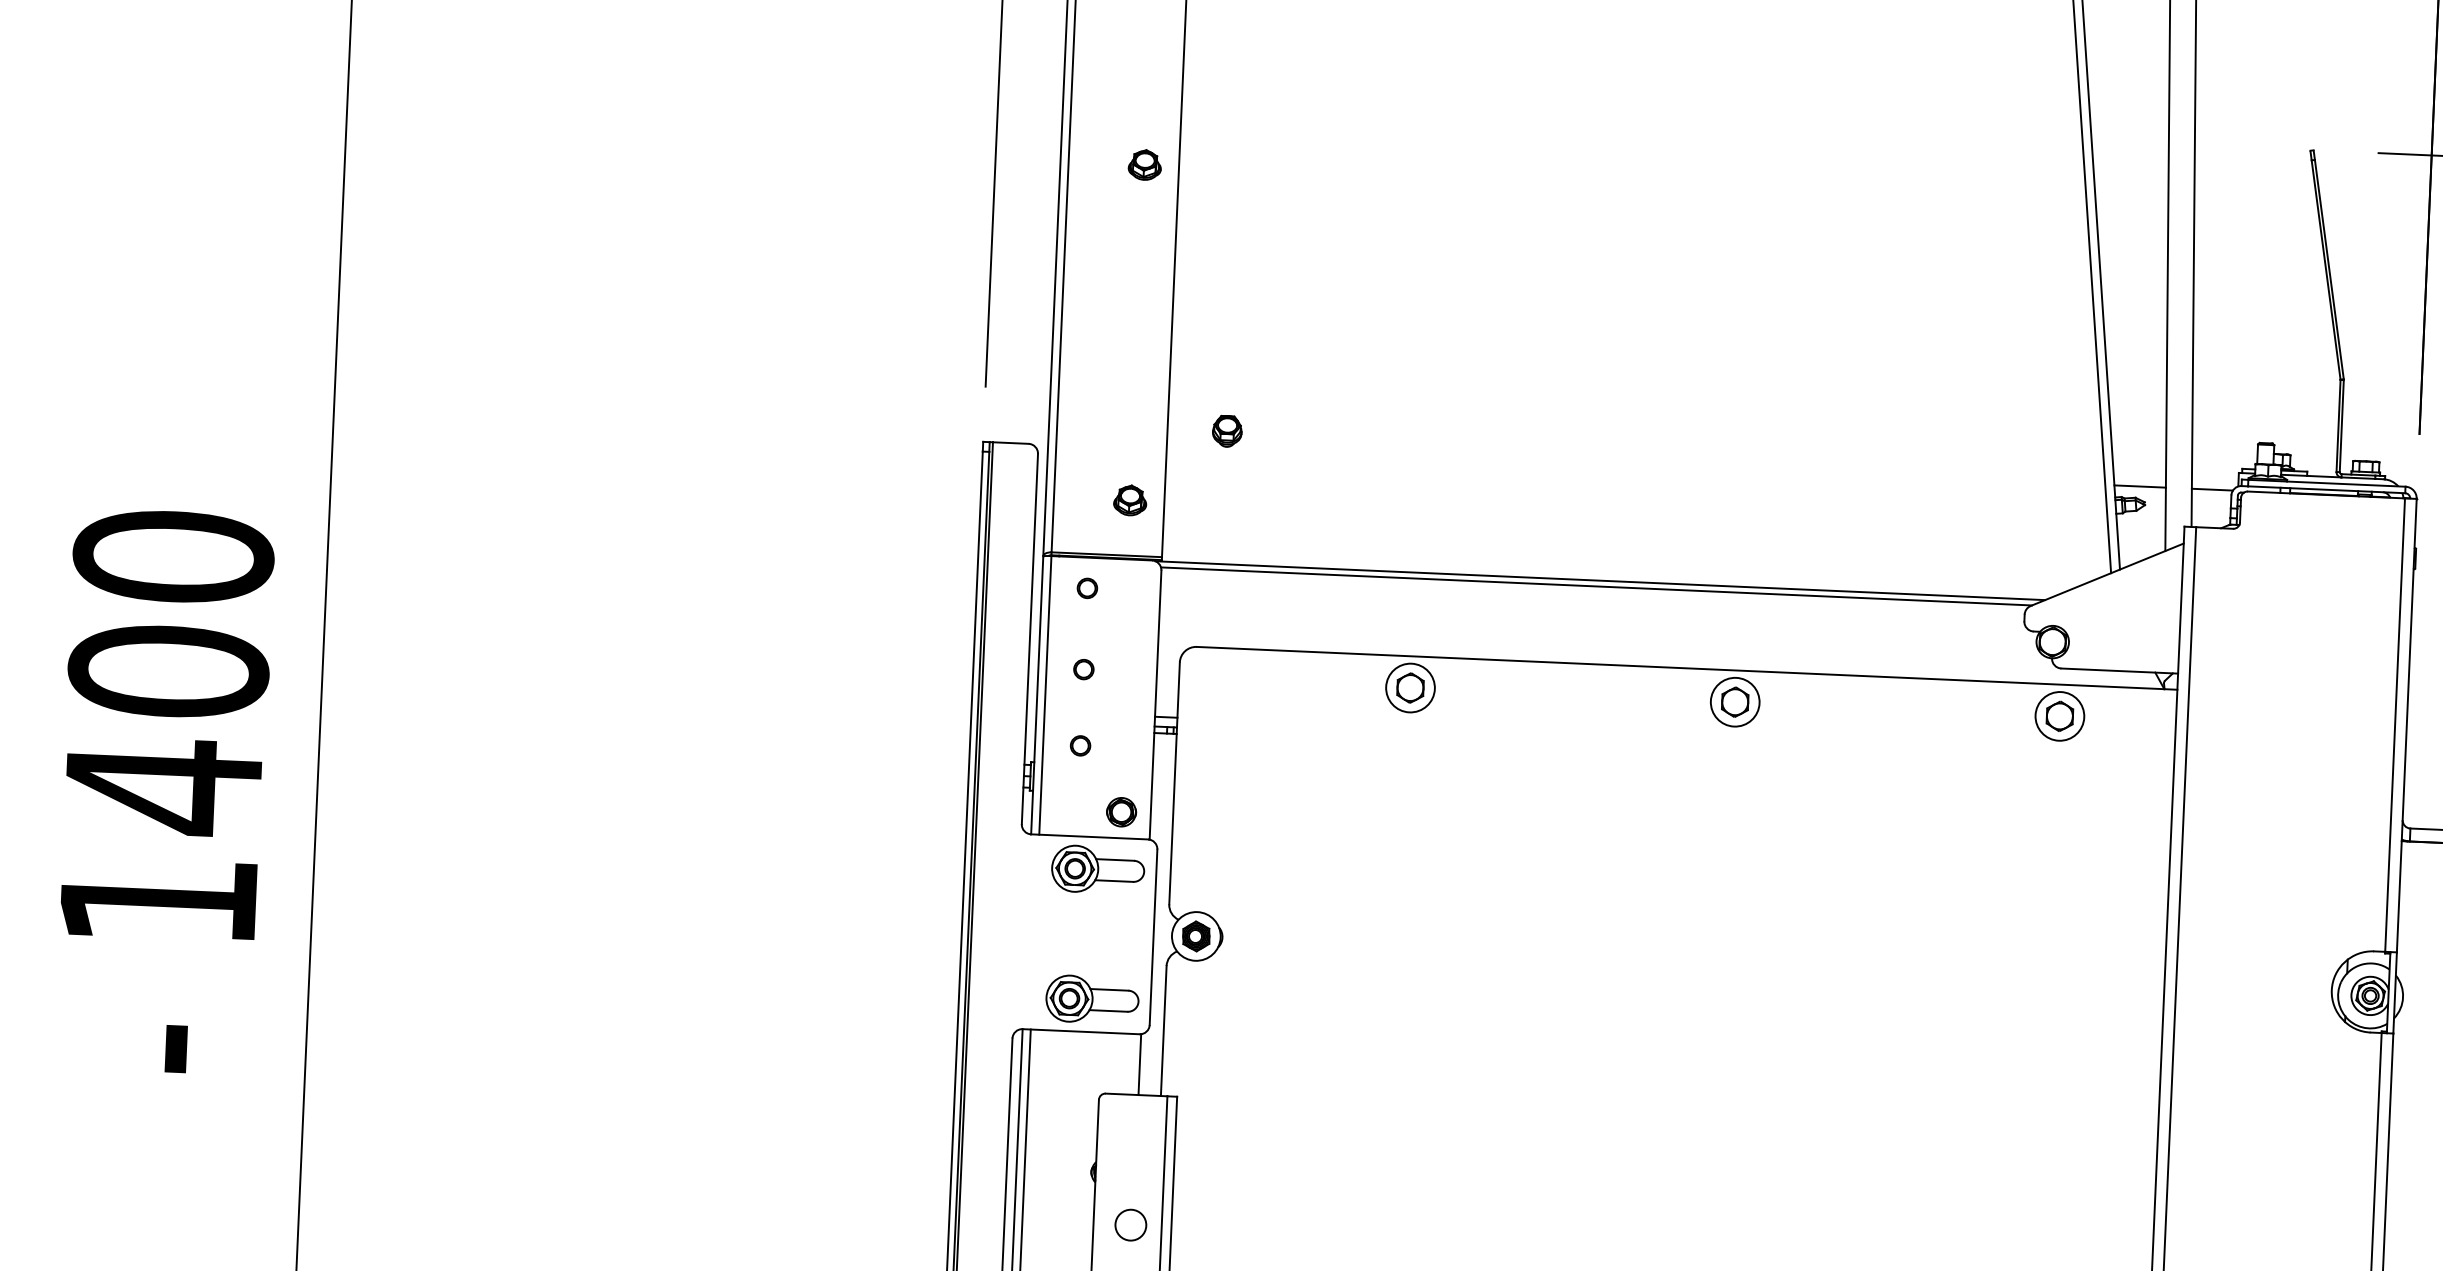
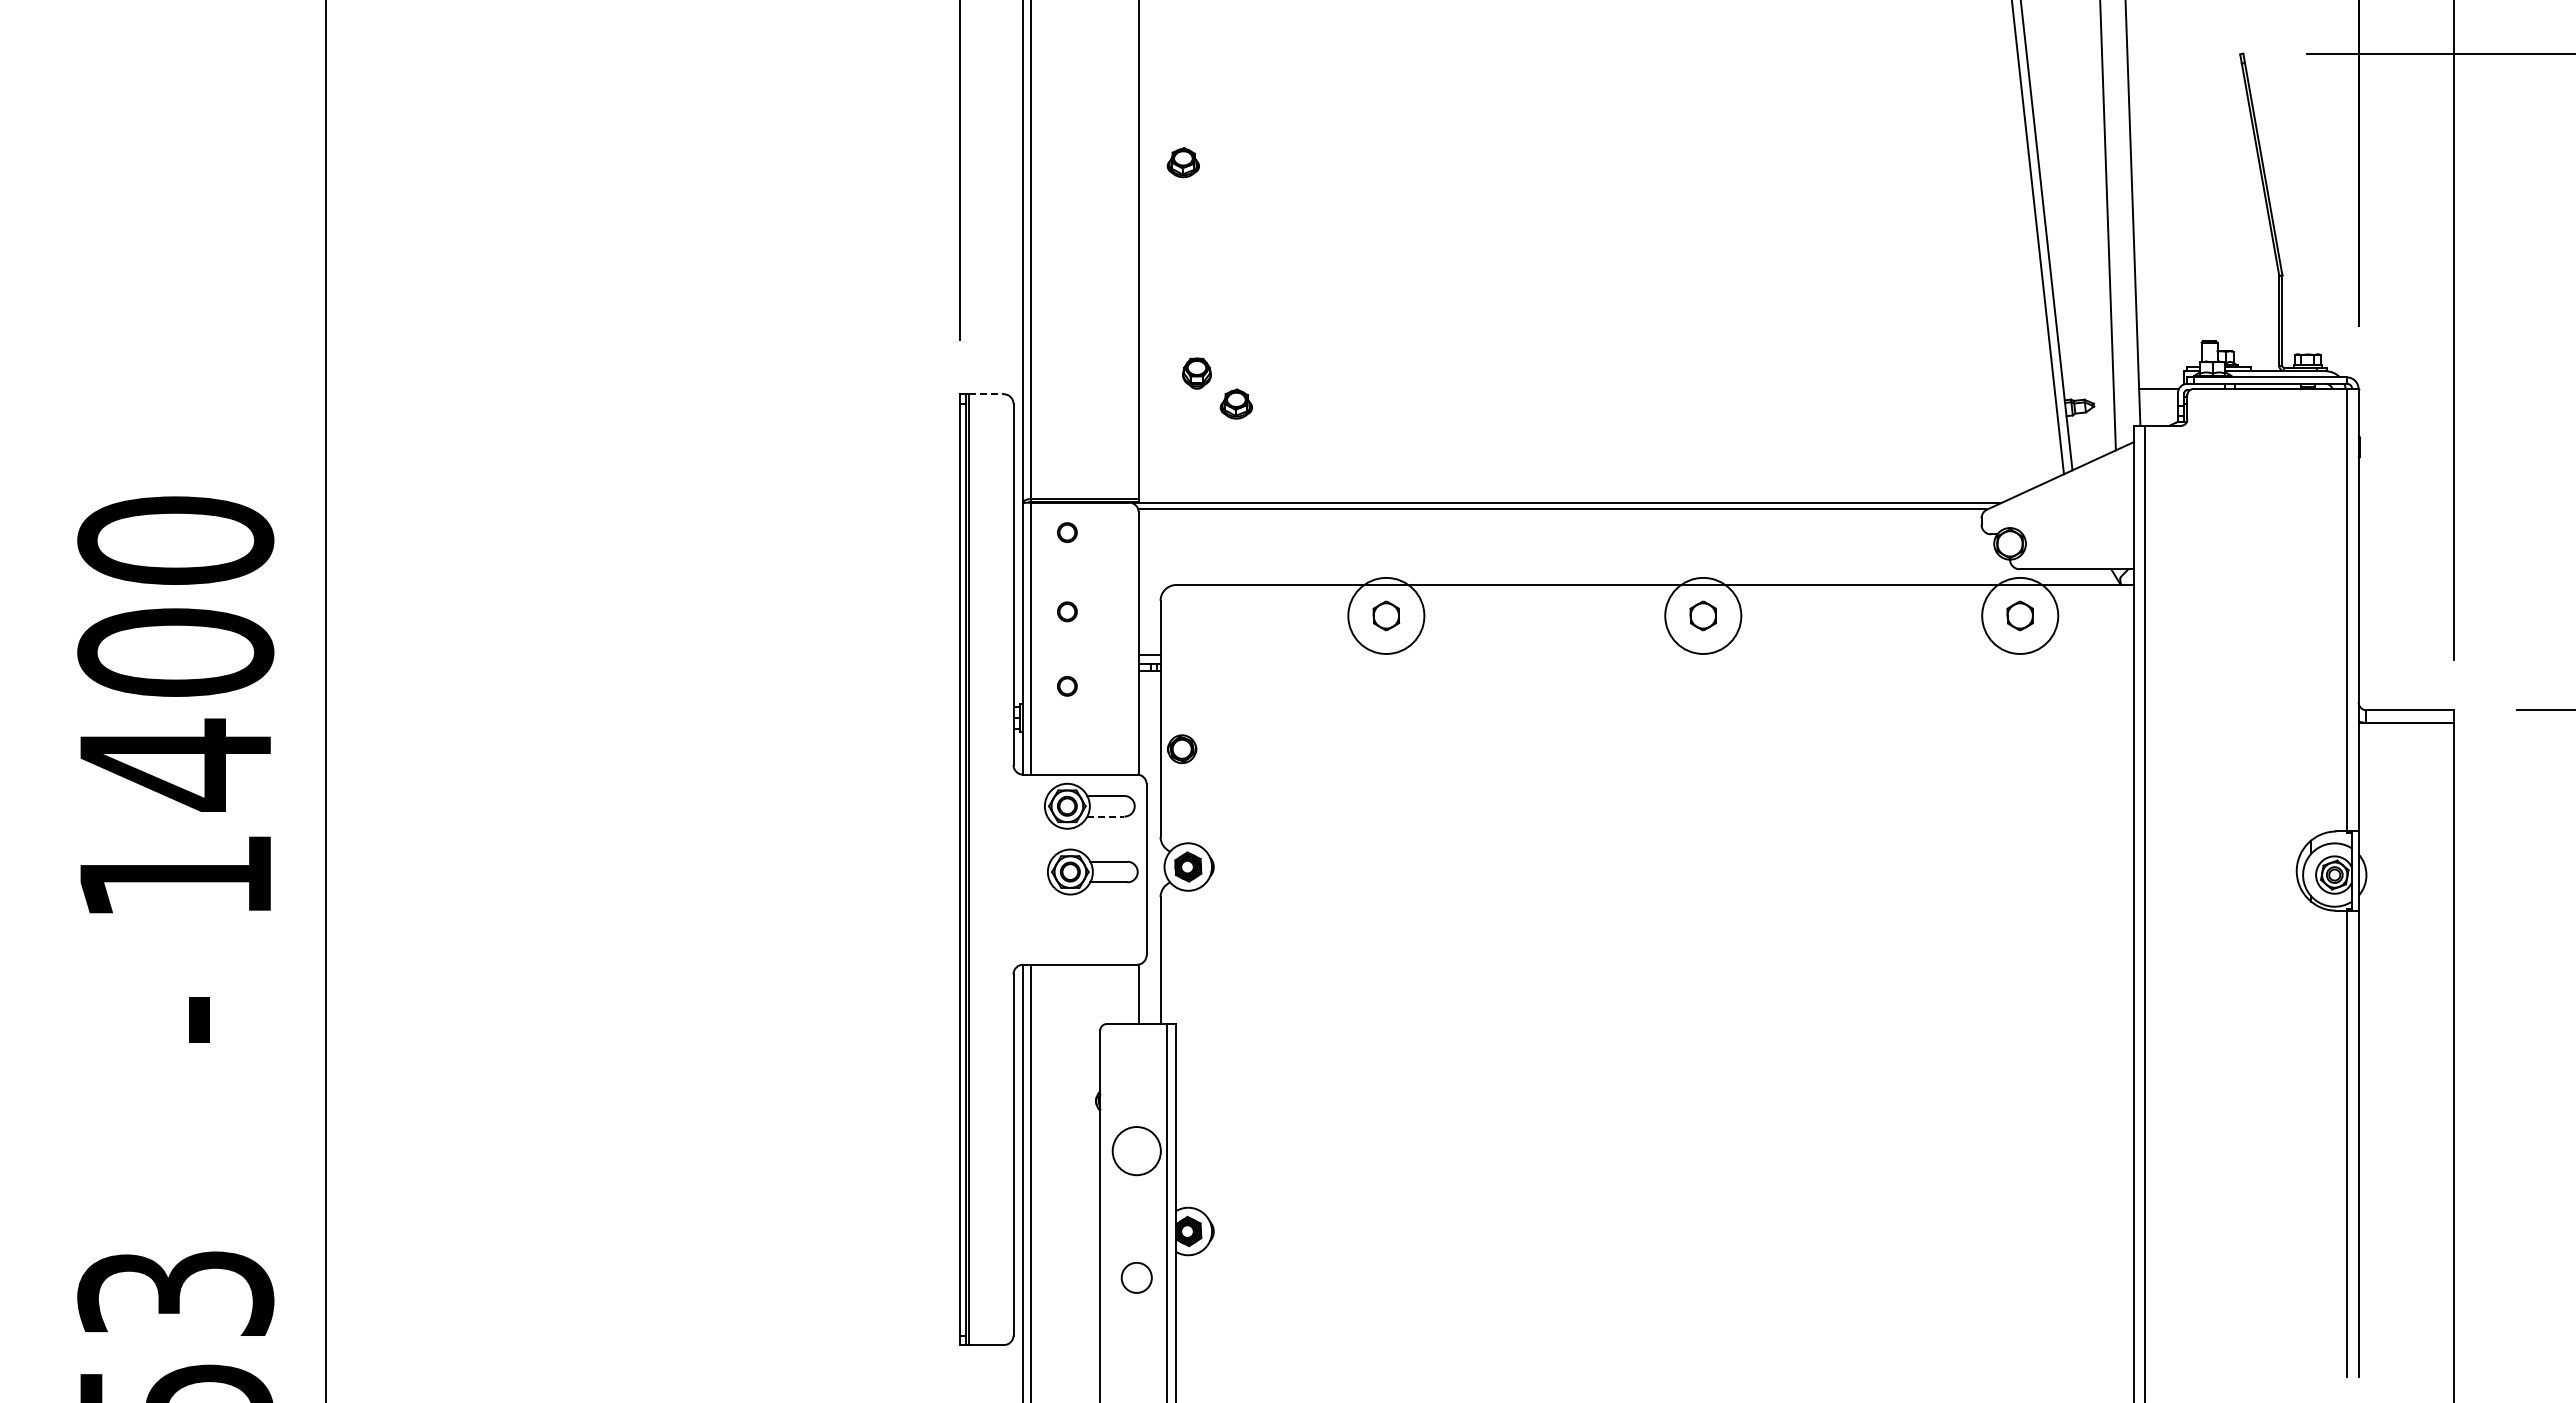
part: (1144, 164) -> (1182, 162), moved
line: (1011, 443) -> (987, 394), solid -> dashed
line: (2140, 486) -> (2088, 388), removed
part: (1129, 499) -> (1235, 403), moved
circle: (1410, 687) -> (1386, 615), size x1.6
circle: (1735, 701) -> (1703, 615), size x1.6
circle: (2059, 715) -> (2019, 615), size x1.6
part: (1121, 812) -> (1182, 749), moved
line: (1113, 880) -> (1105, 816), solid -> dashed
part: (1092, 999) -> (1092, 871), moved
circle: (1130, 1225) -> (1136, 1151), size x1.6

